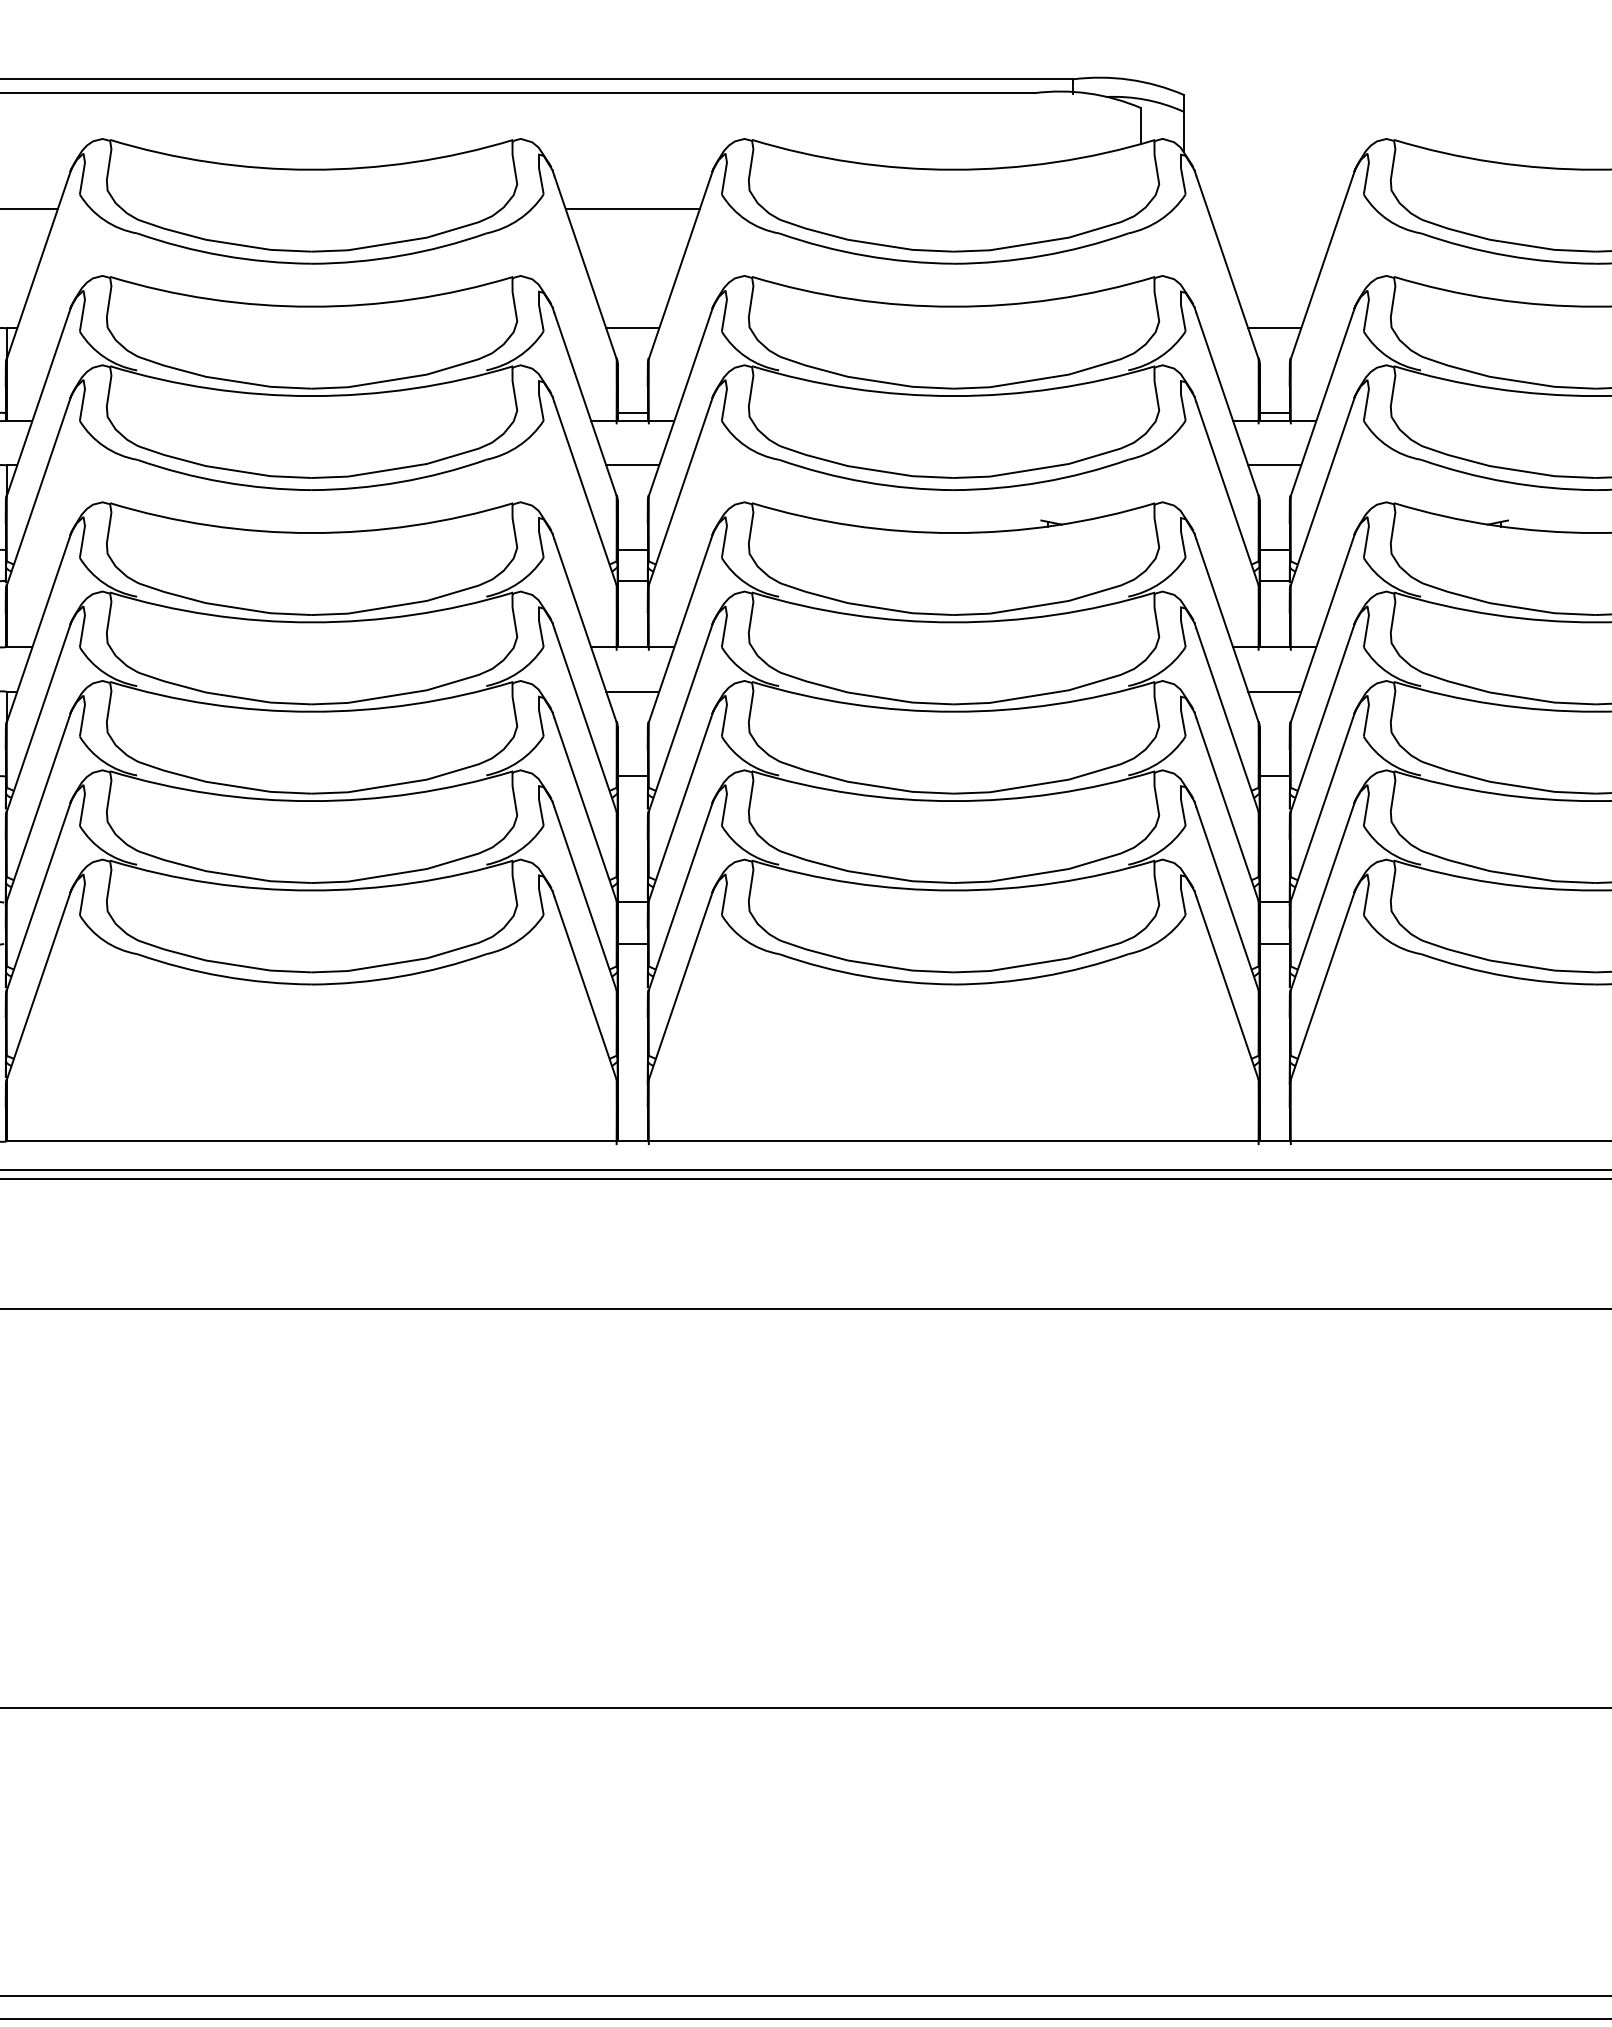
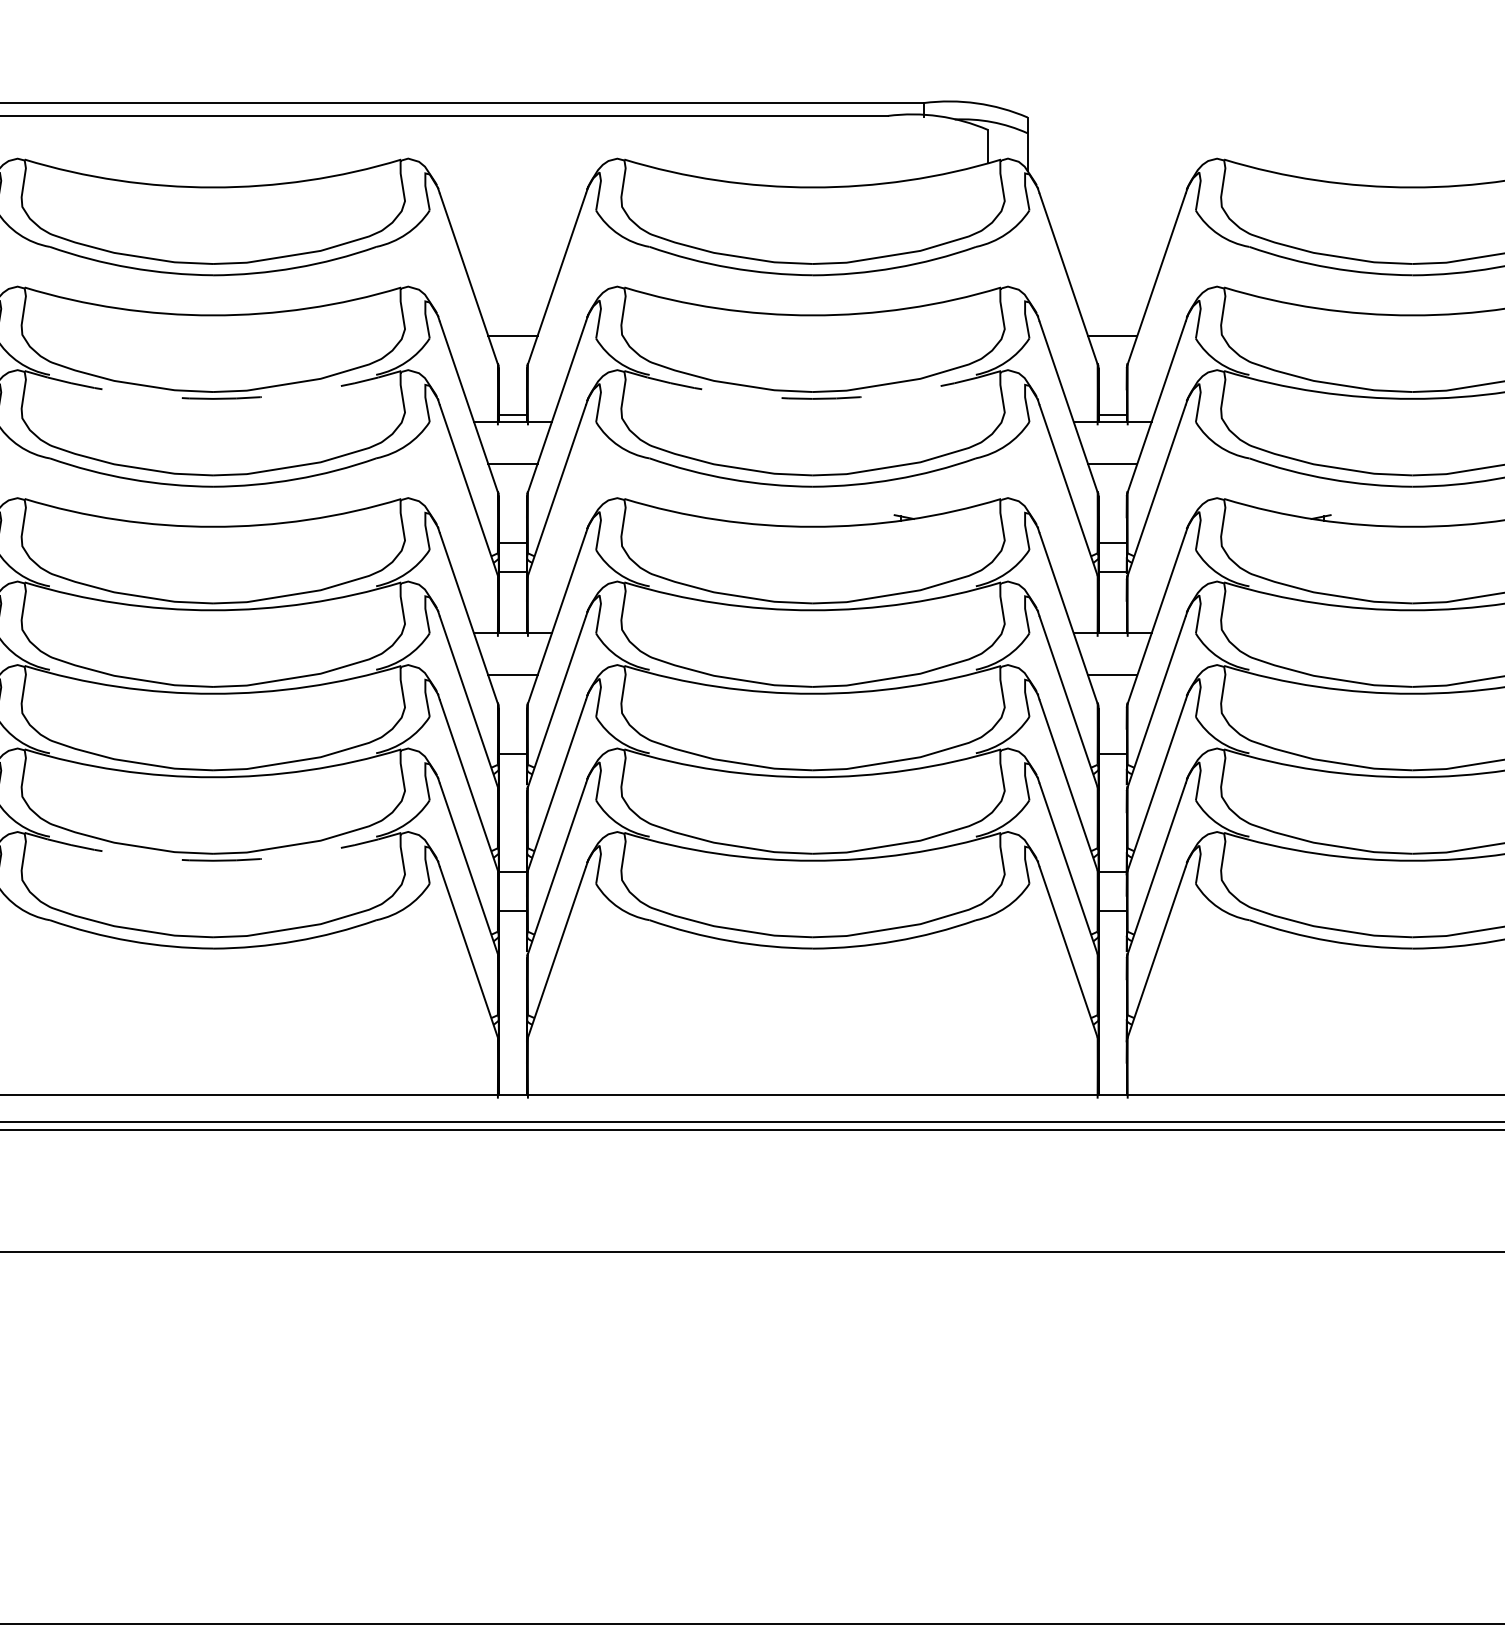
line: (632, 209) -> (512, 224), removed
arc: (311, 396) -> (212, 399), solid -> dashed
arc: (953, 396) -> (812, 399), solid -> dashed
arc: (311, 890) -> (212, 860), solid -> dashed

